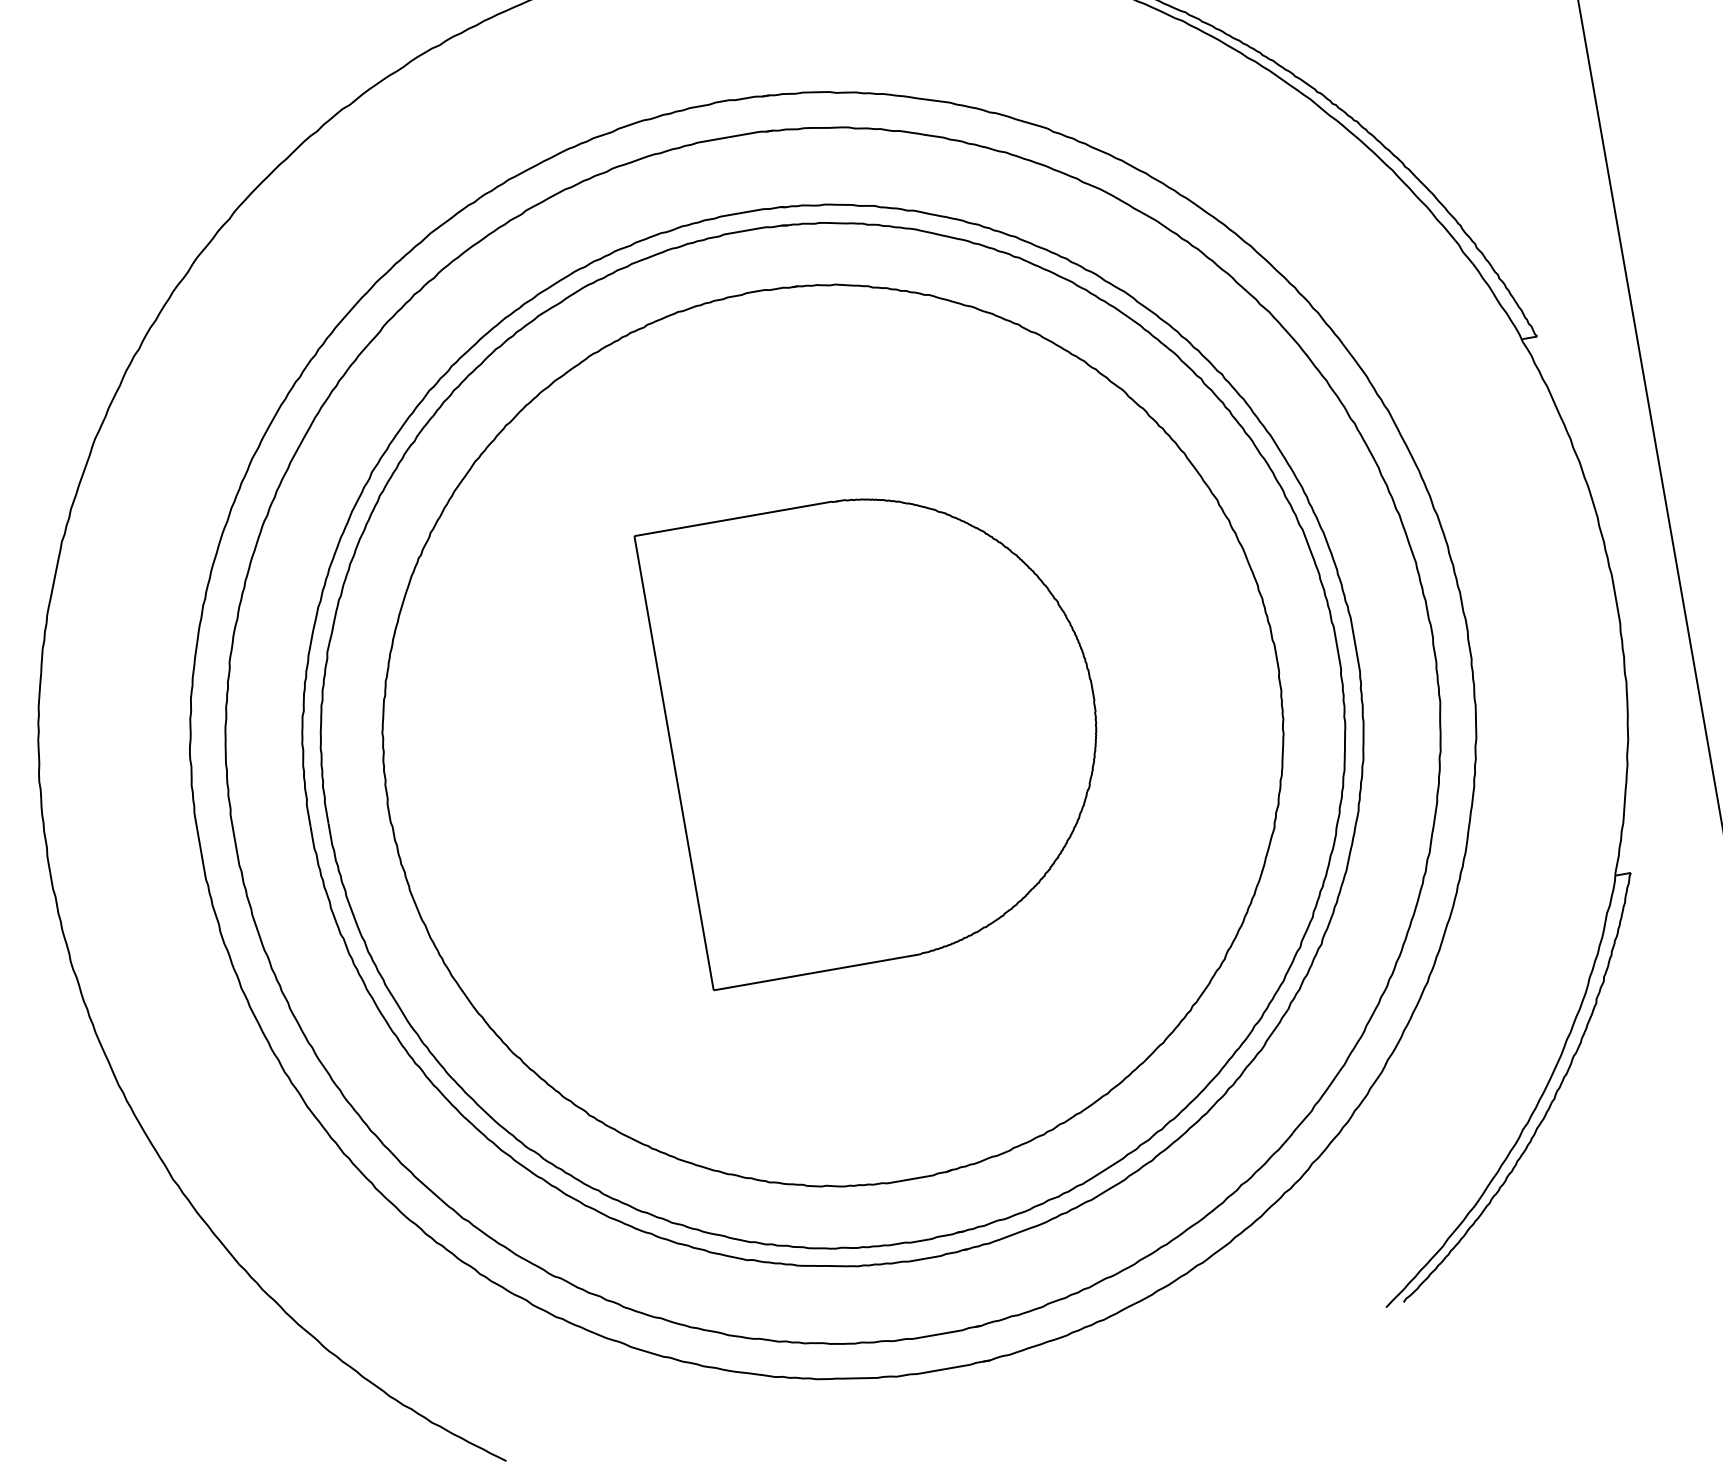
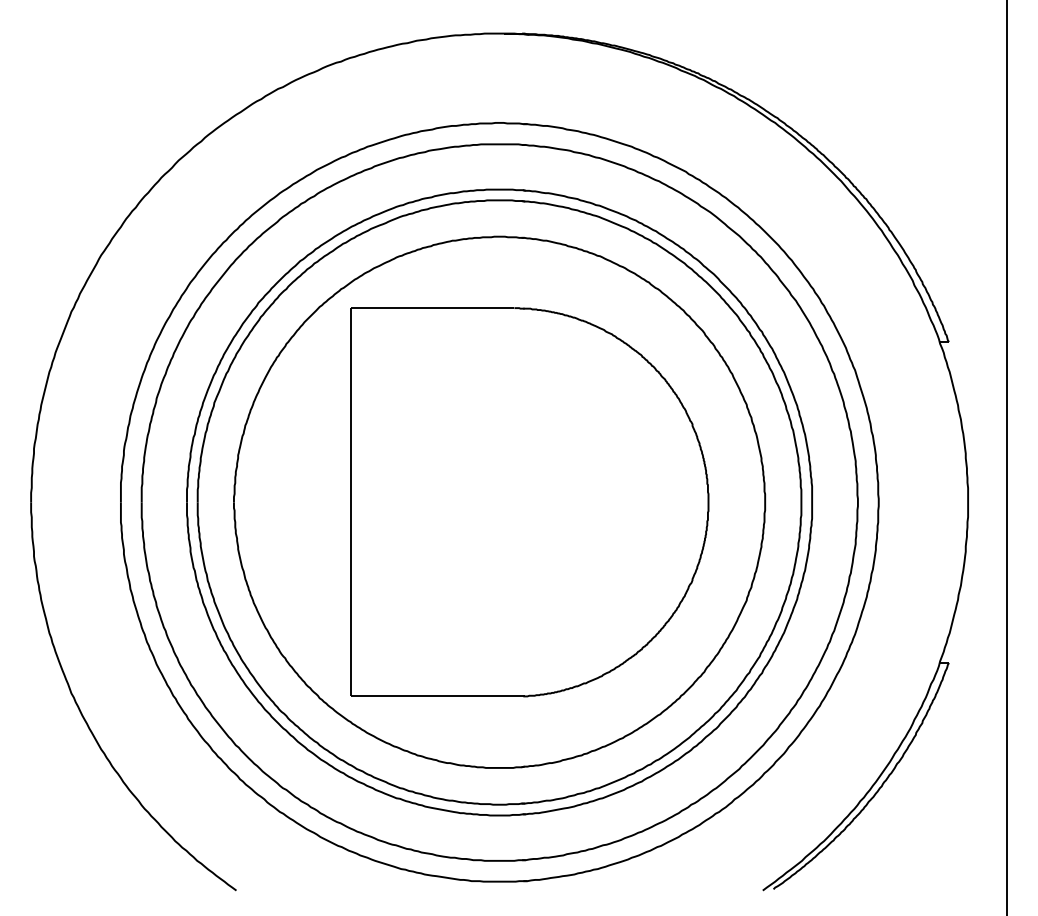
part: (883, 727) -> (529, 502), size x1.43

